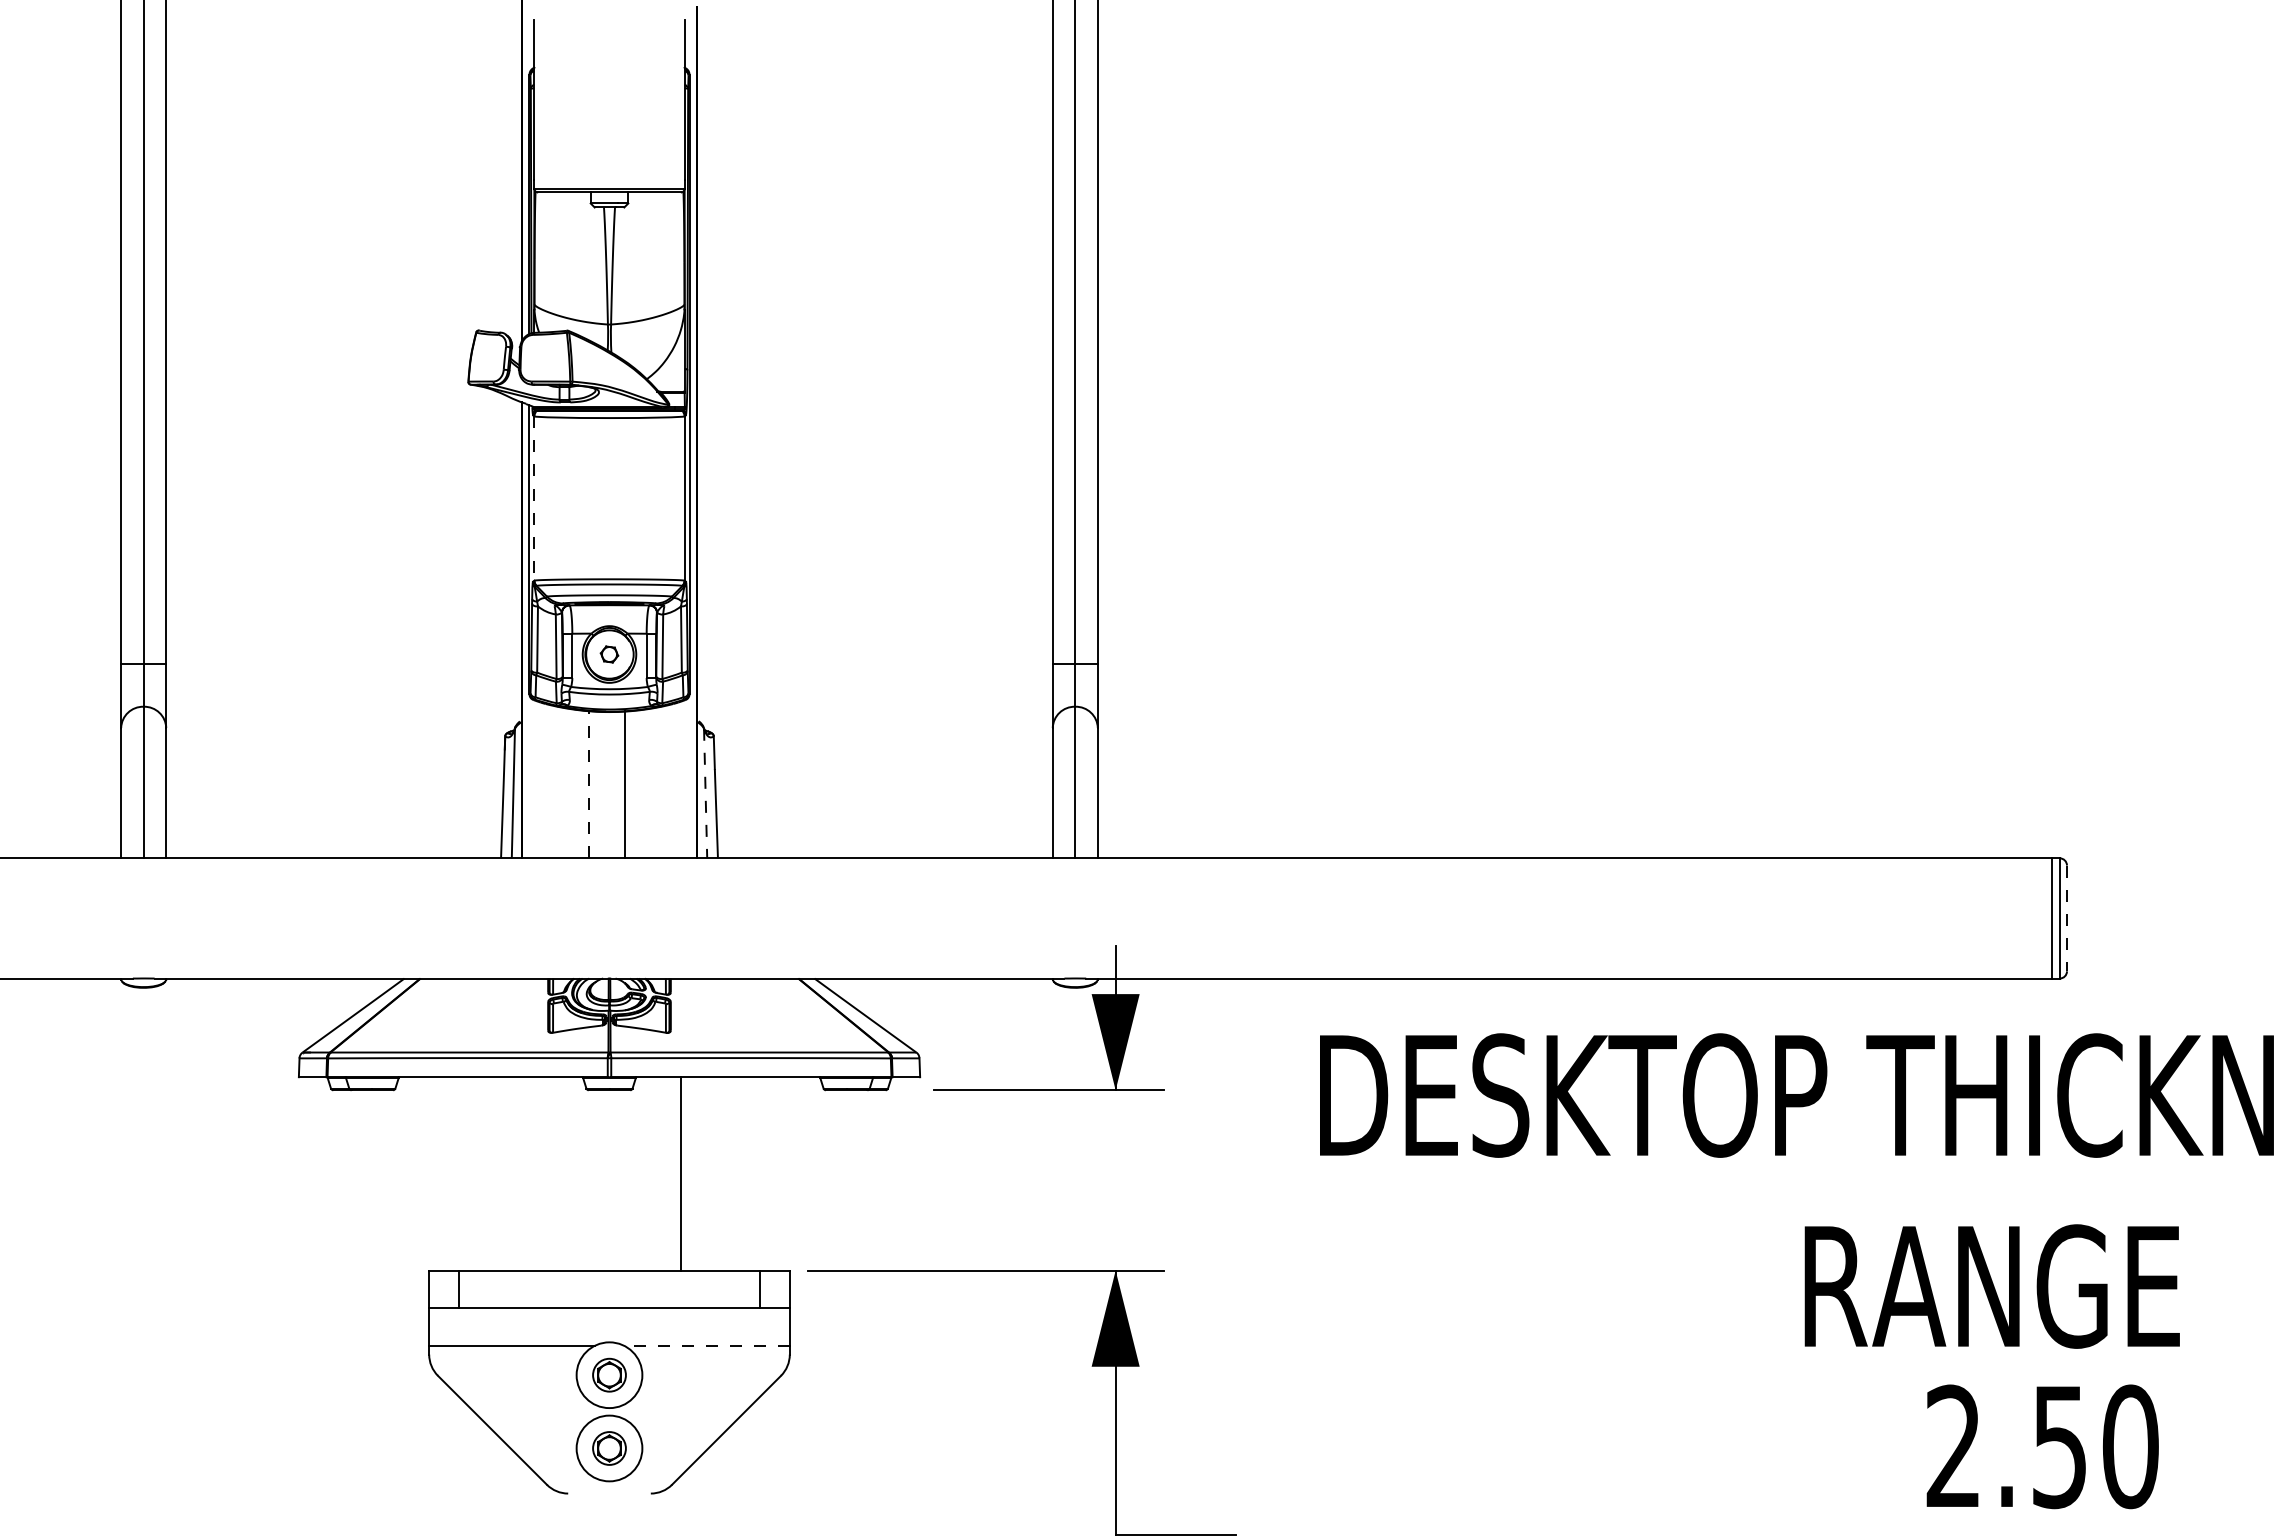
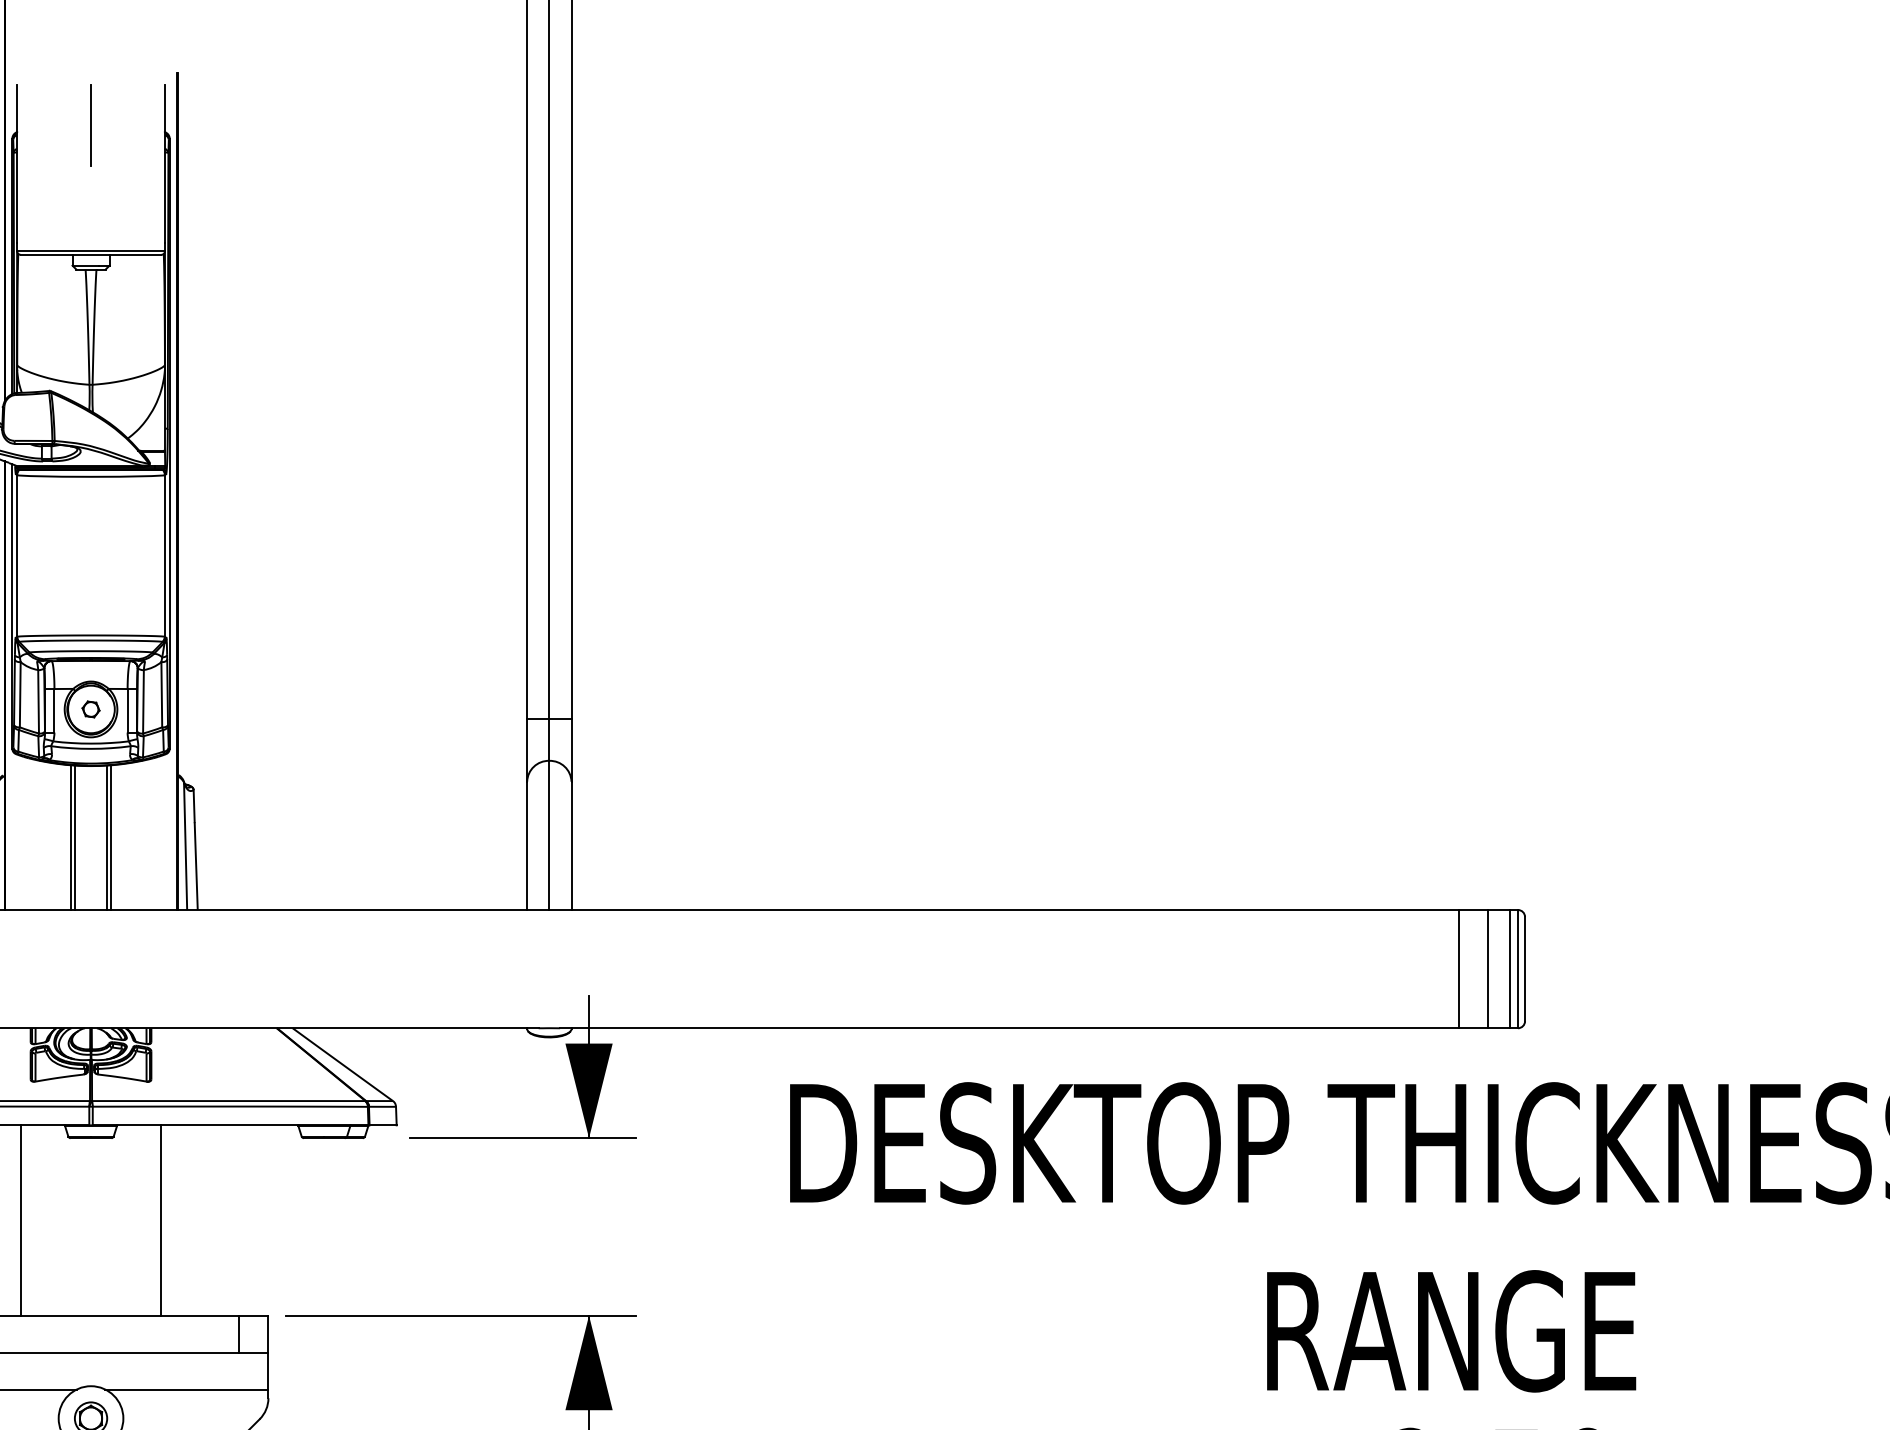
line: (609, 60) -> (91, 125), added
line: (534, 499) -> (17, 556), dashed -> solid
line: (588, 784) -> (70, 837), dashed -> solid
line: (593, 784) -> (75, 837), added
line: (630, 784) -> (111, 837), added
line: (705, 794) -> (185, 847), dashed -> solid
line: (1999, 918) -> (1458, 969), added
line: (2029, 918) -> (1488, 969), added
line: (2067, 918) -> (1525, 969), dashed -> solid
line: (538, 1173) -> (21, 1220), added
line: (706, 1345) -> (186, 1389), dashed -> solid

